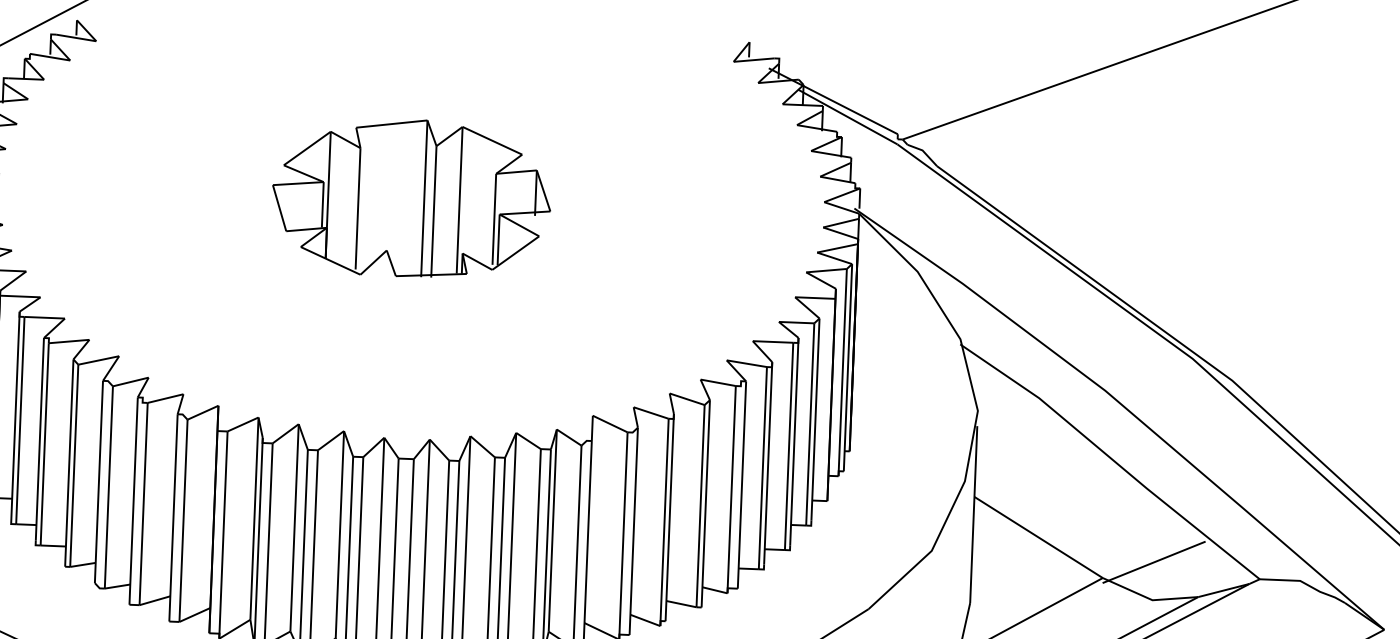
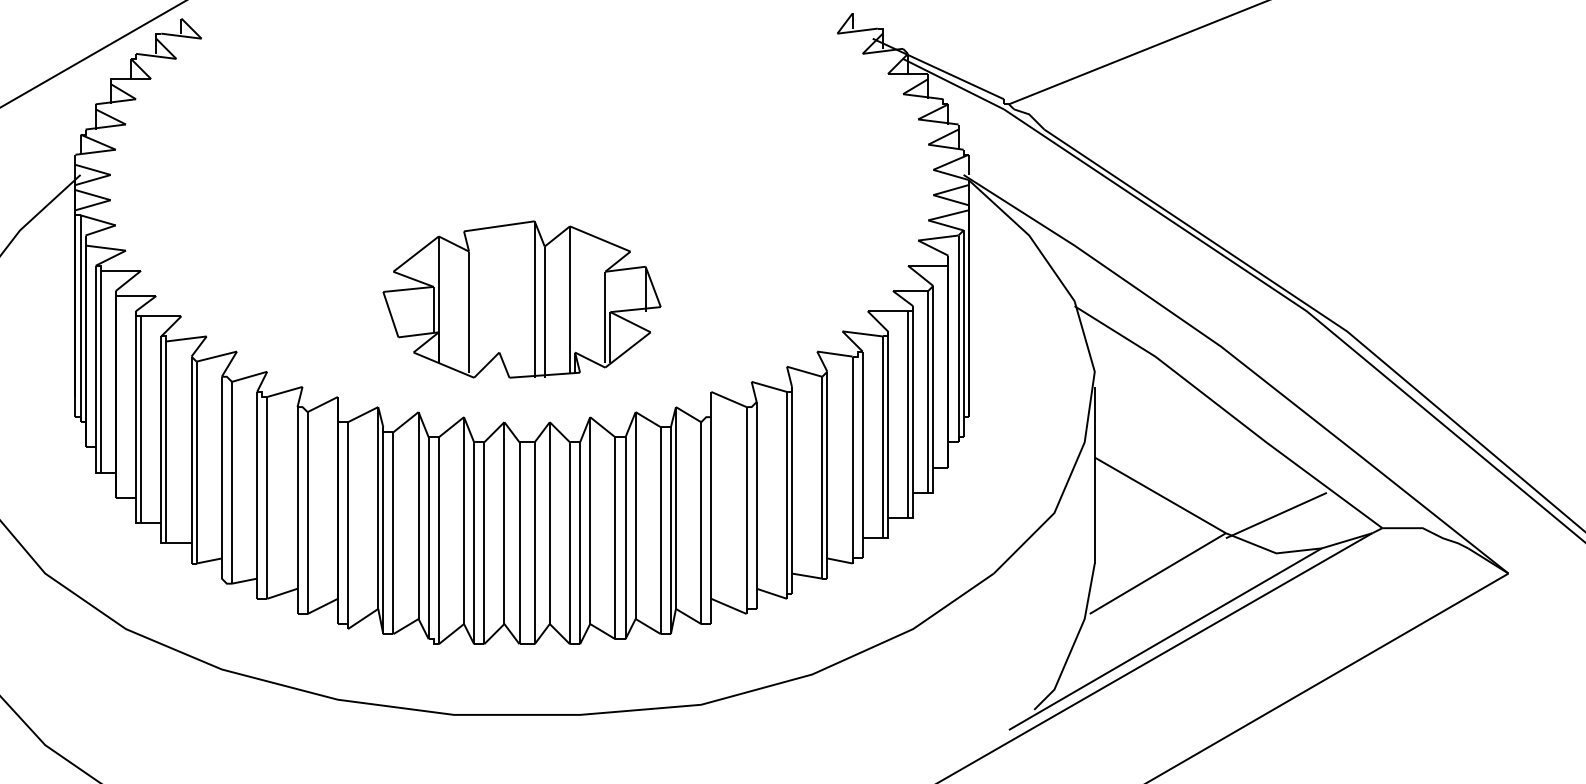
part: (411, 198) -> (521, 299), moved

